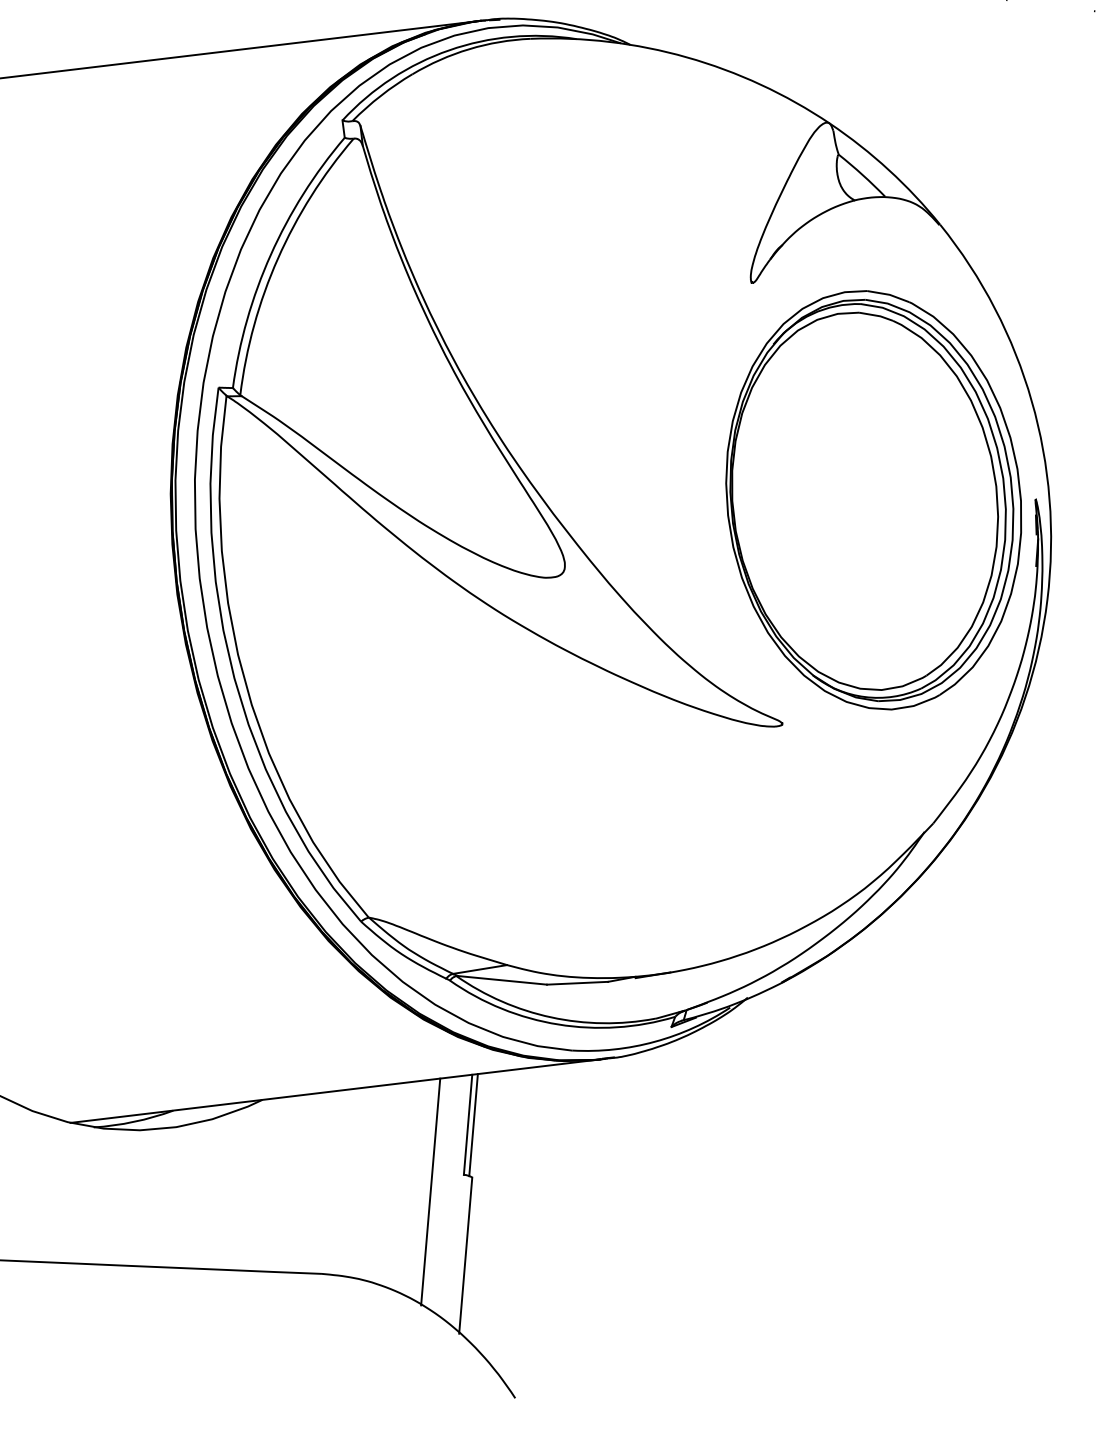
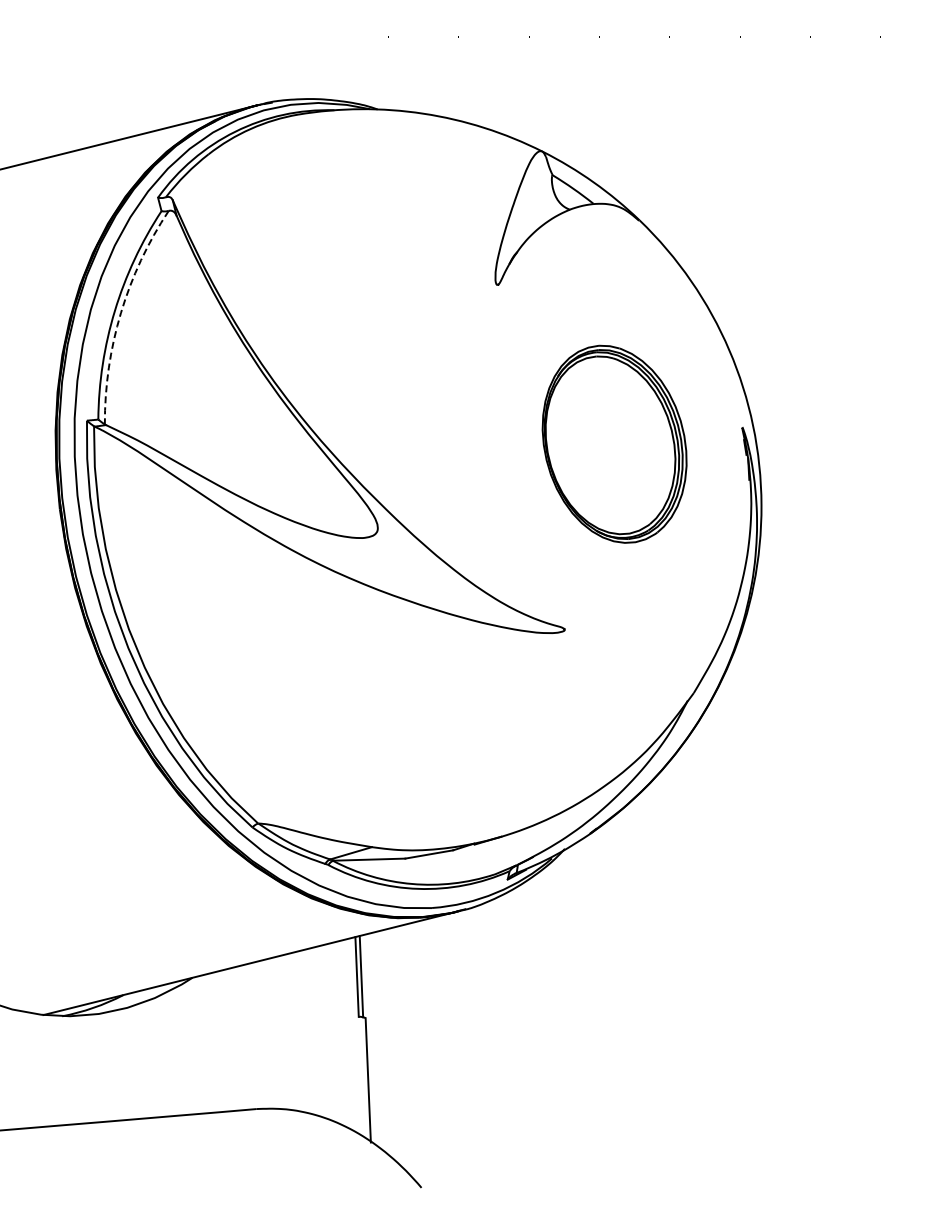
arc: (277, 257) -> (120, 312), solid -> dashed
part: (873, 500) -> (614, 444), size x0.6
line: (430, 1191) -> (334, 1033), removed

